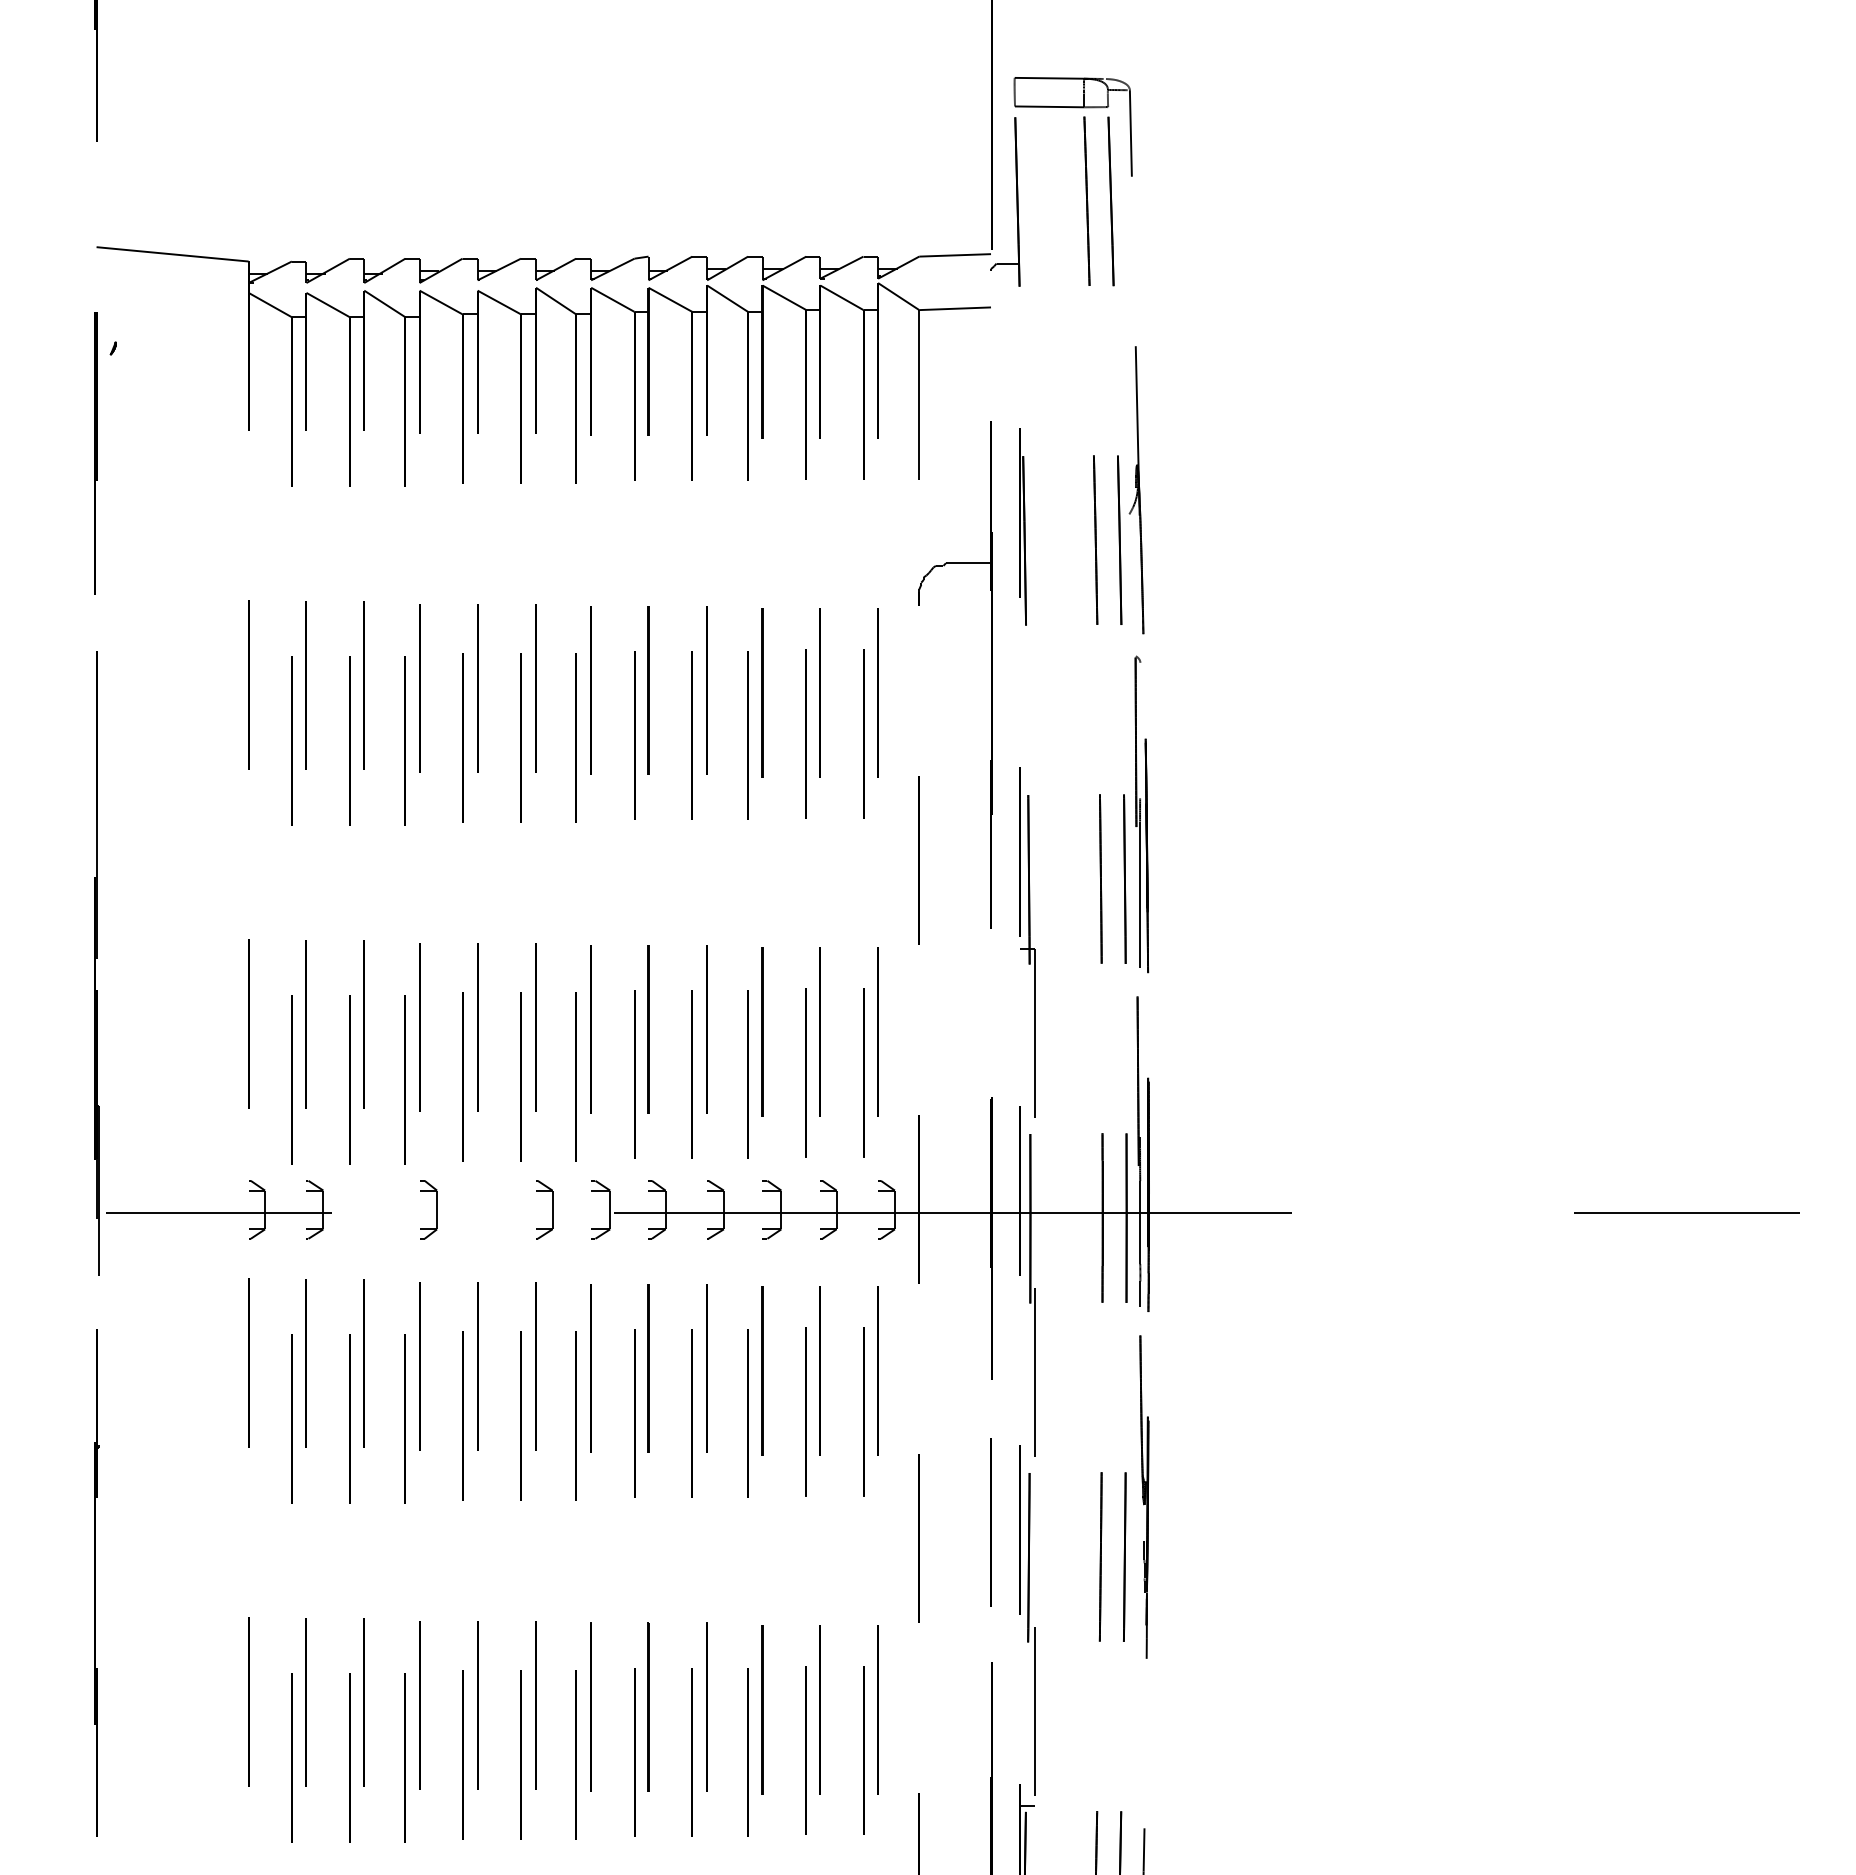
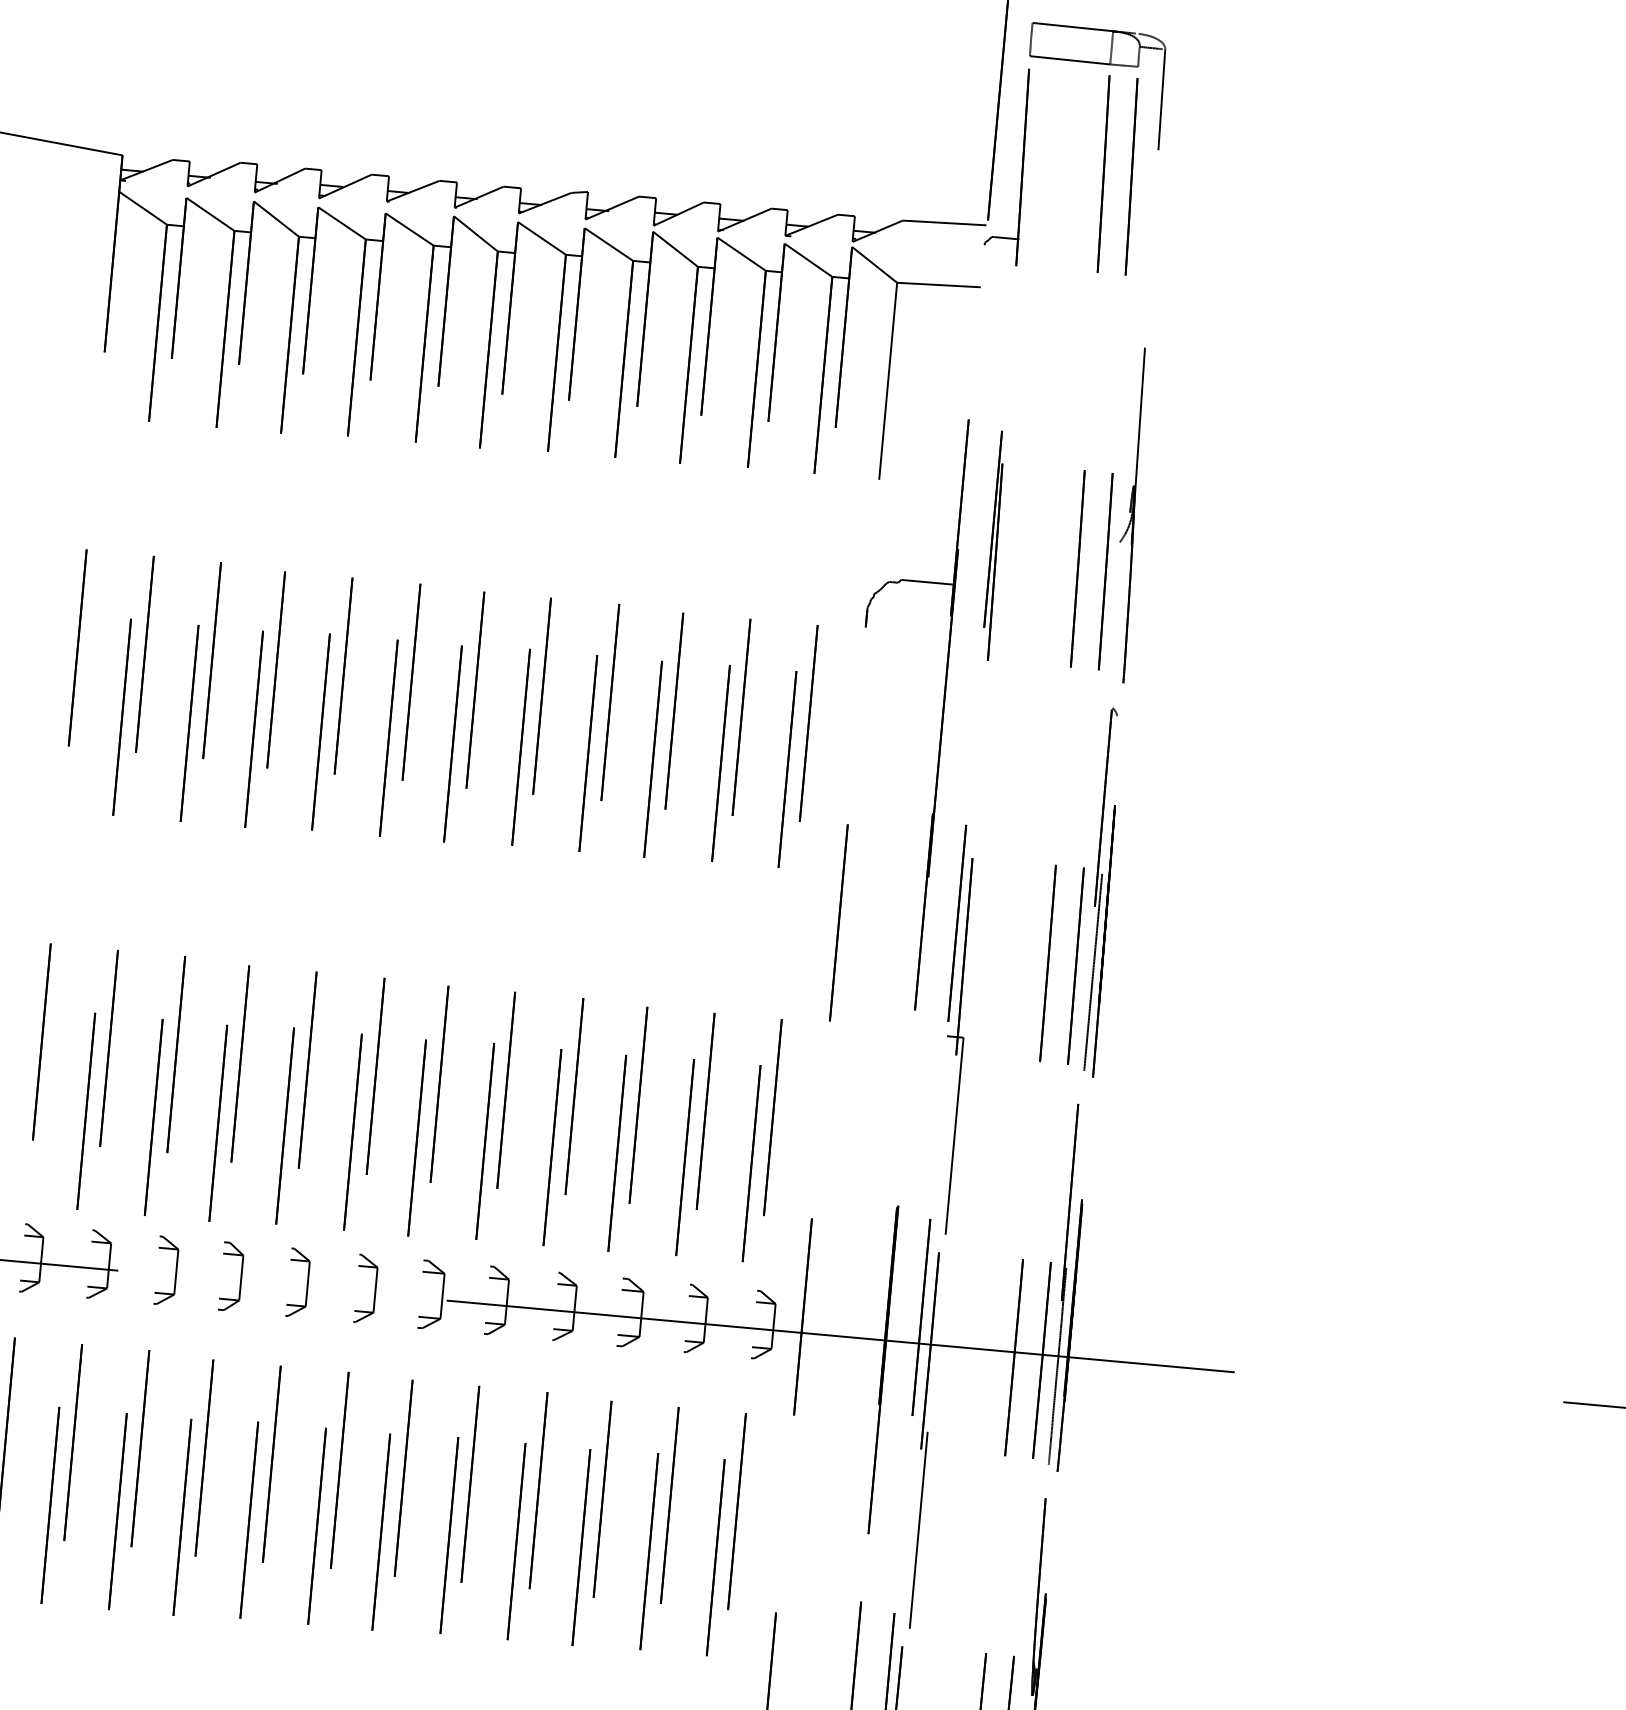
part: (380, 1209) -> (175, 1271), added
part: (493, 1209) -> (306, 1283), added

